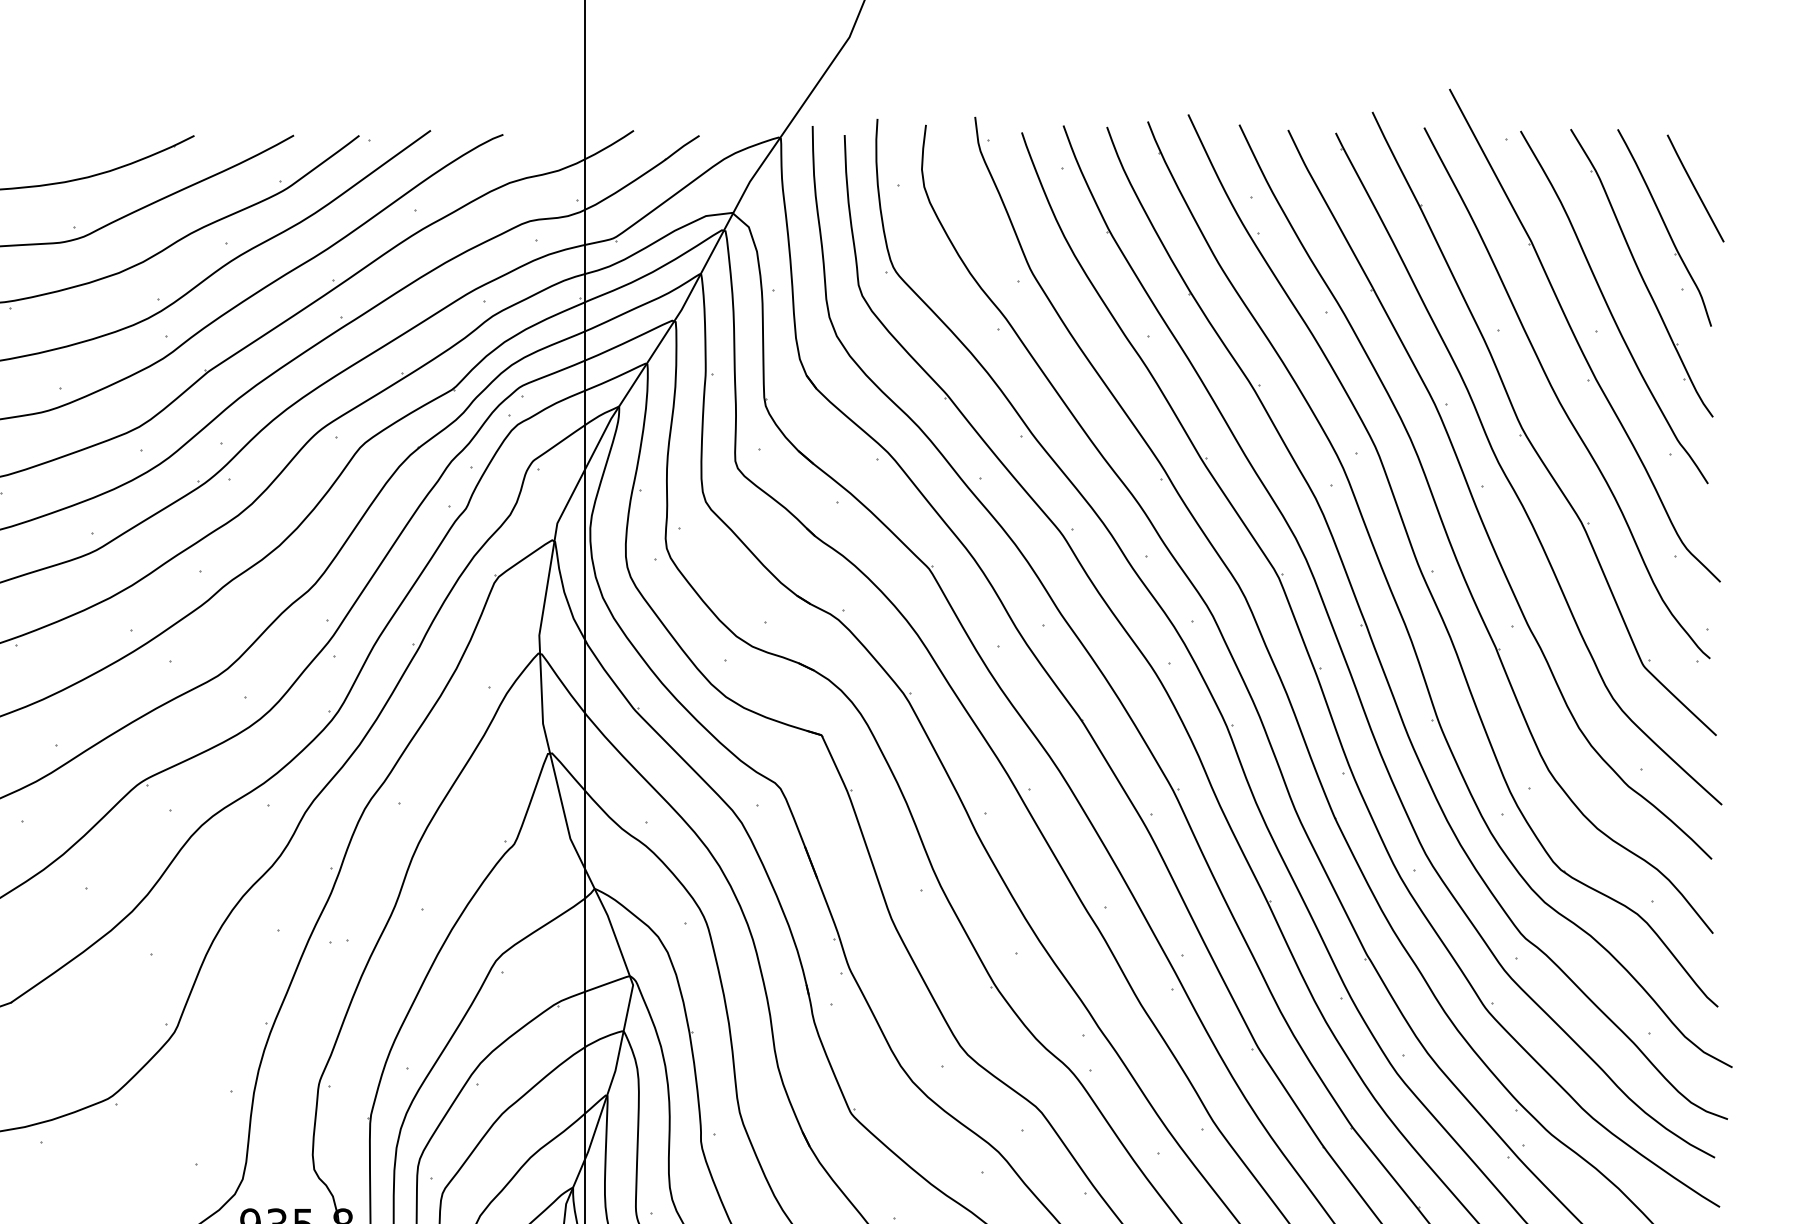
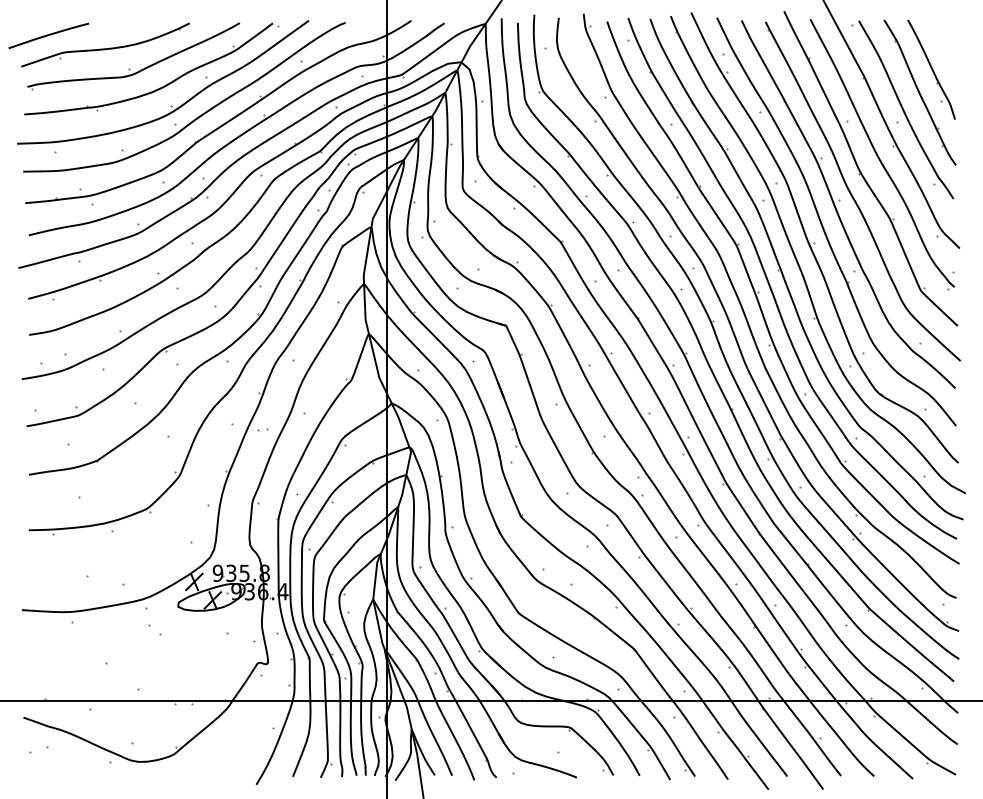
line: (1696, 187) -> (947, 49), removed

